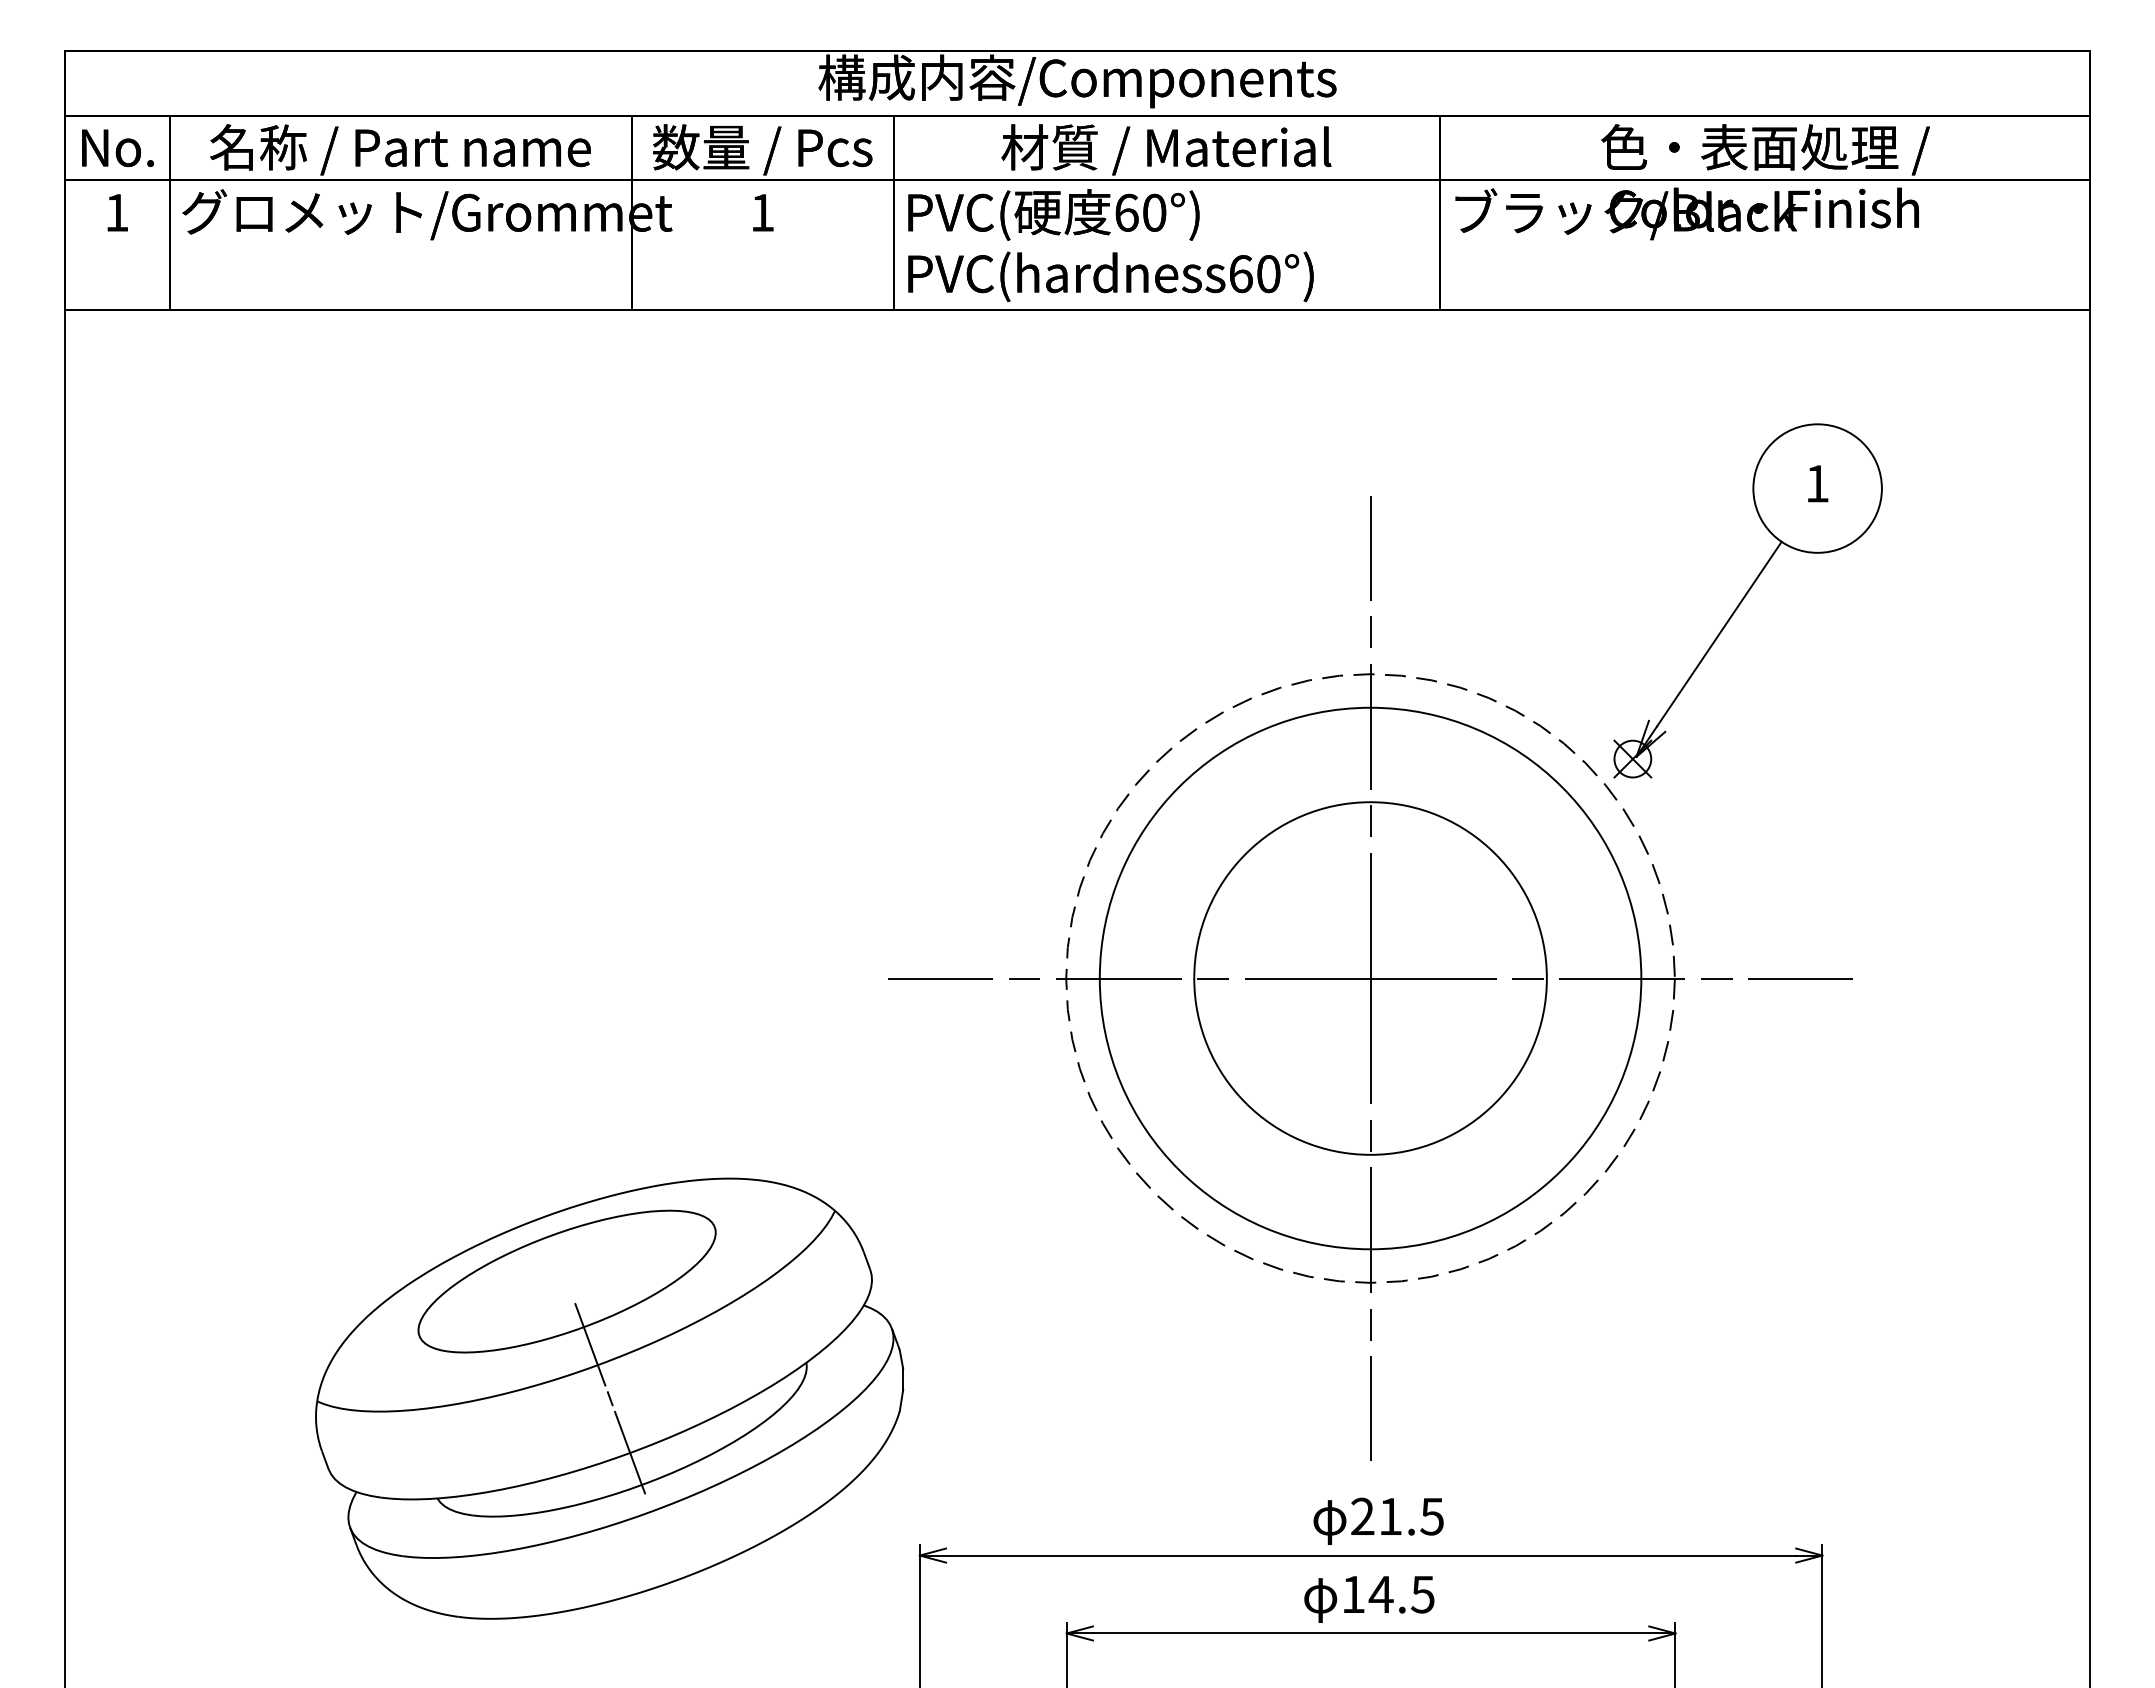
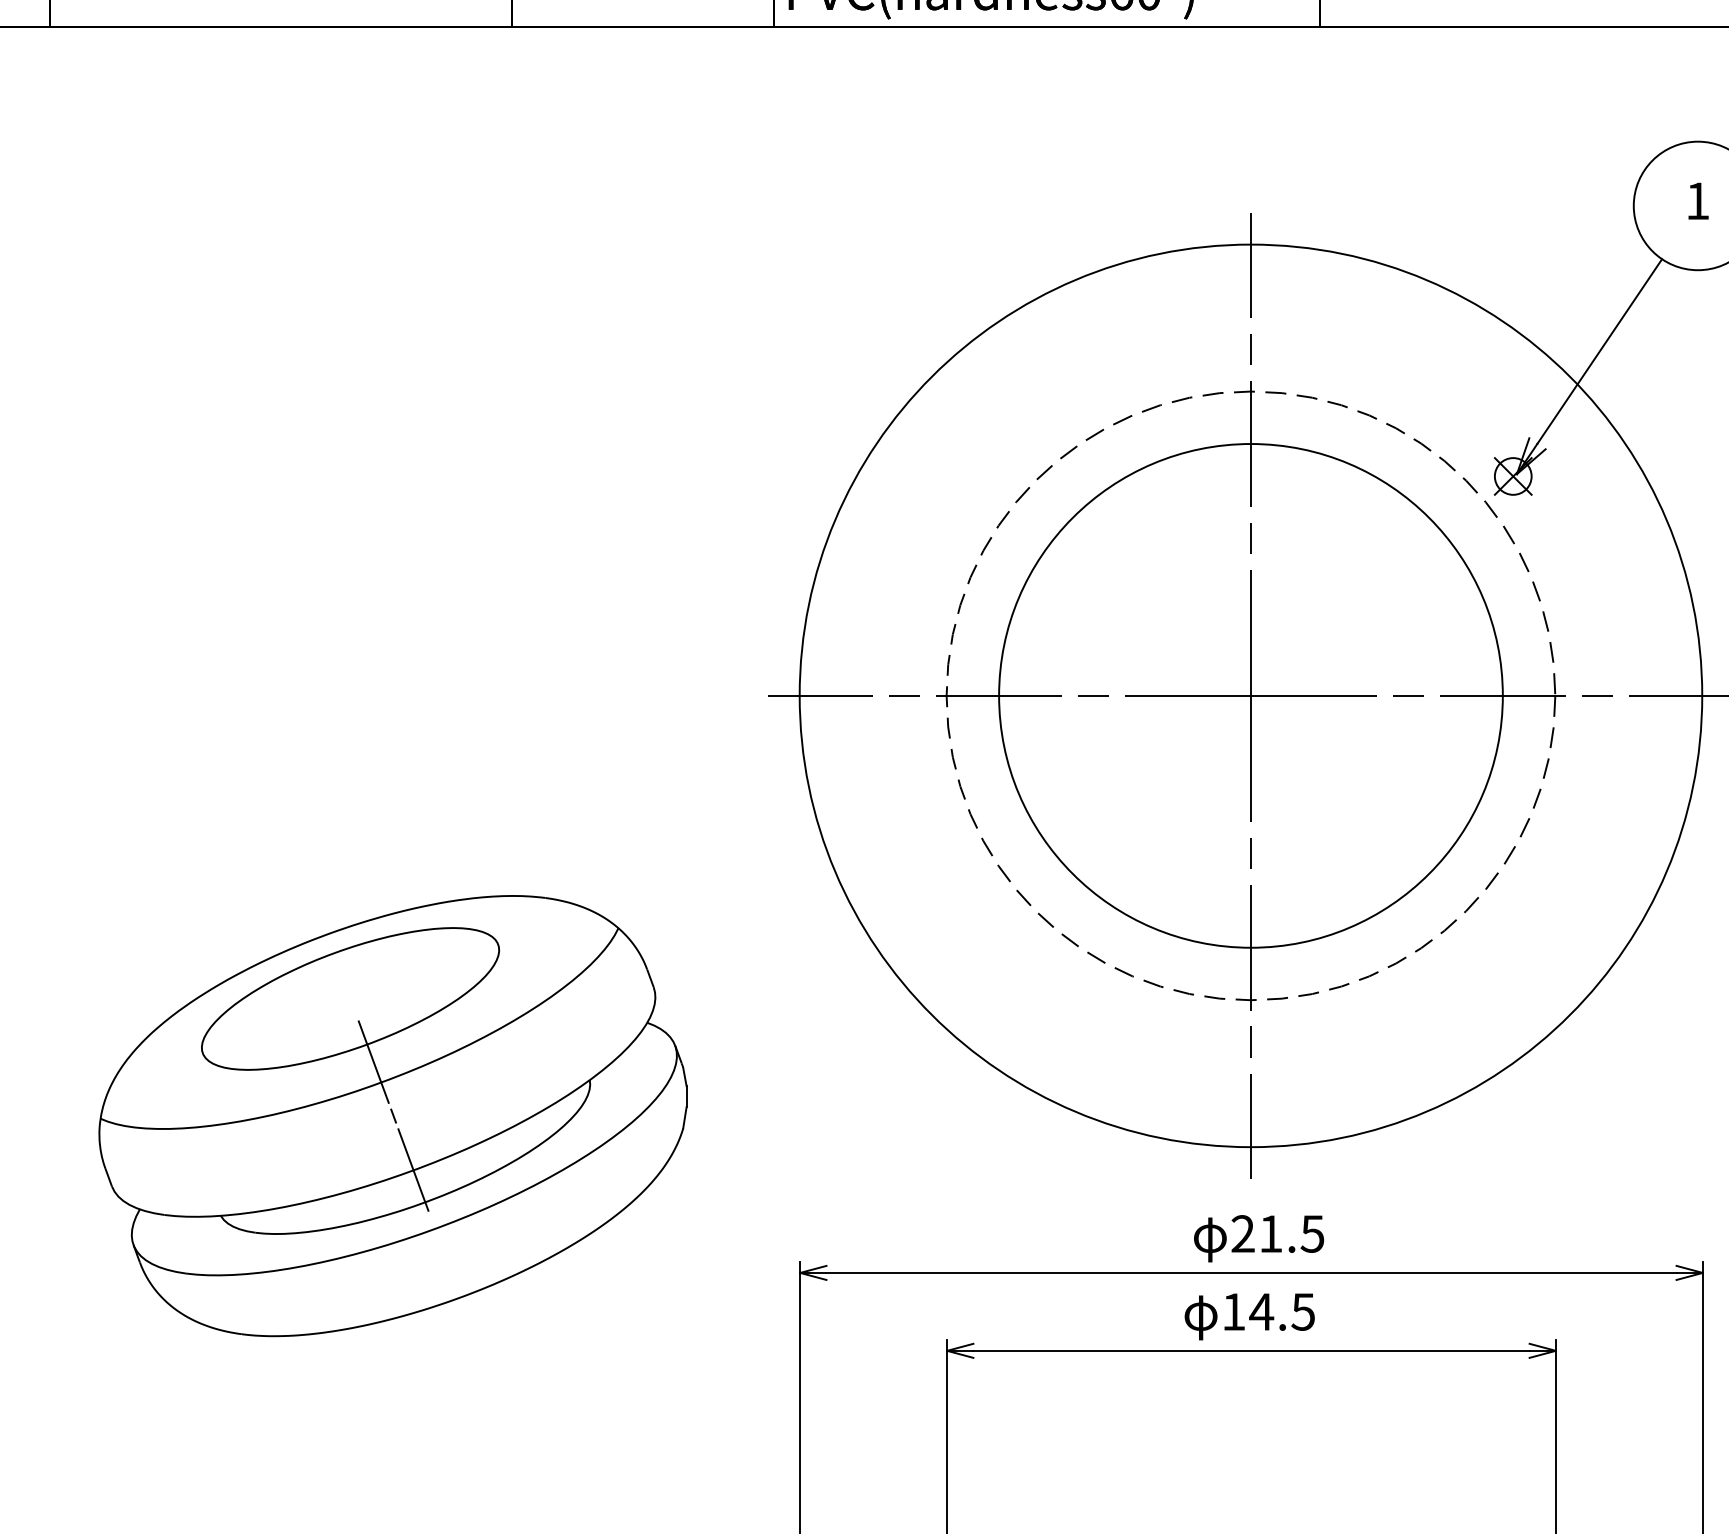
circle: (1370, 978) -> (1250, 695), size x1.43
circle: (1370, 978) -> (1250, 695), size x1.67
part: (609, 1398) -> (392, 1115), moved

